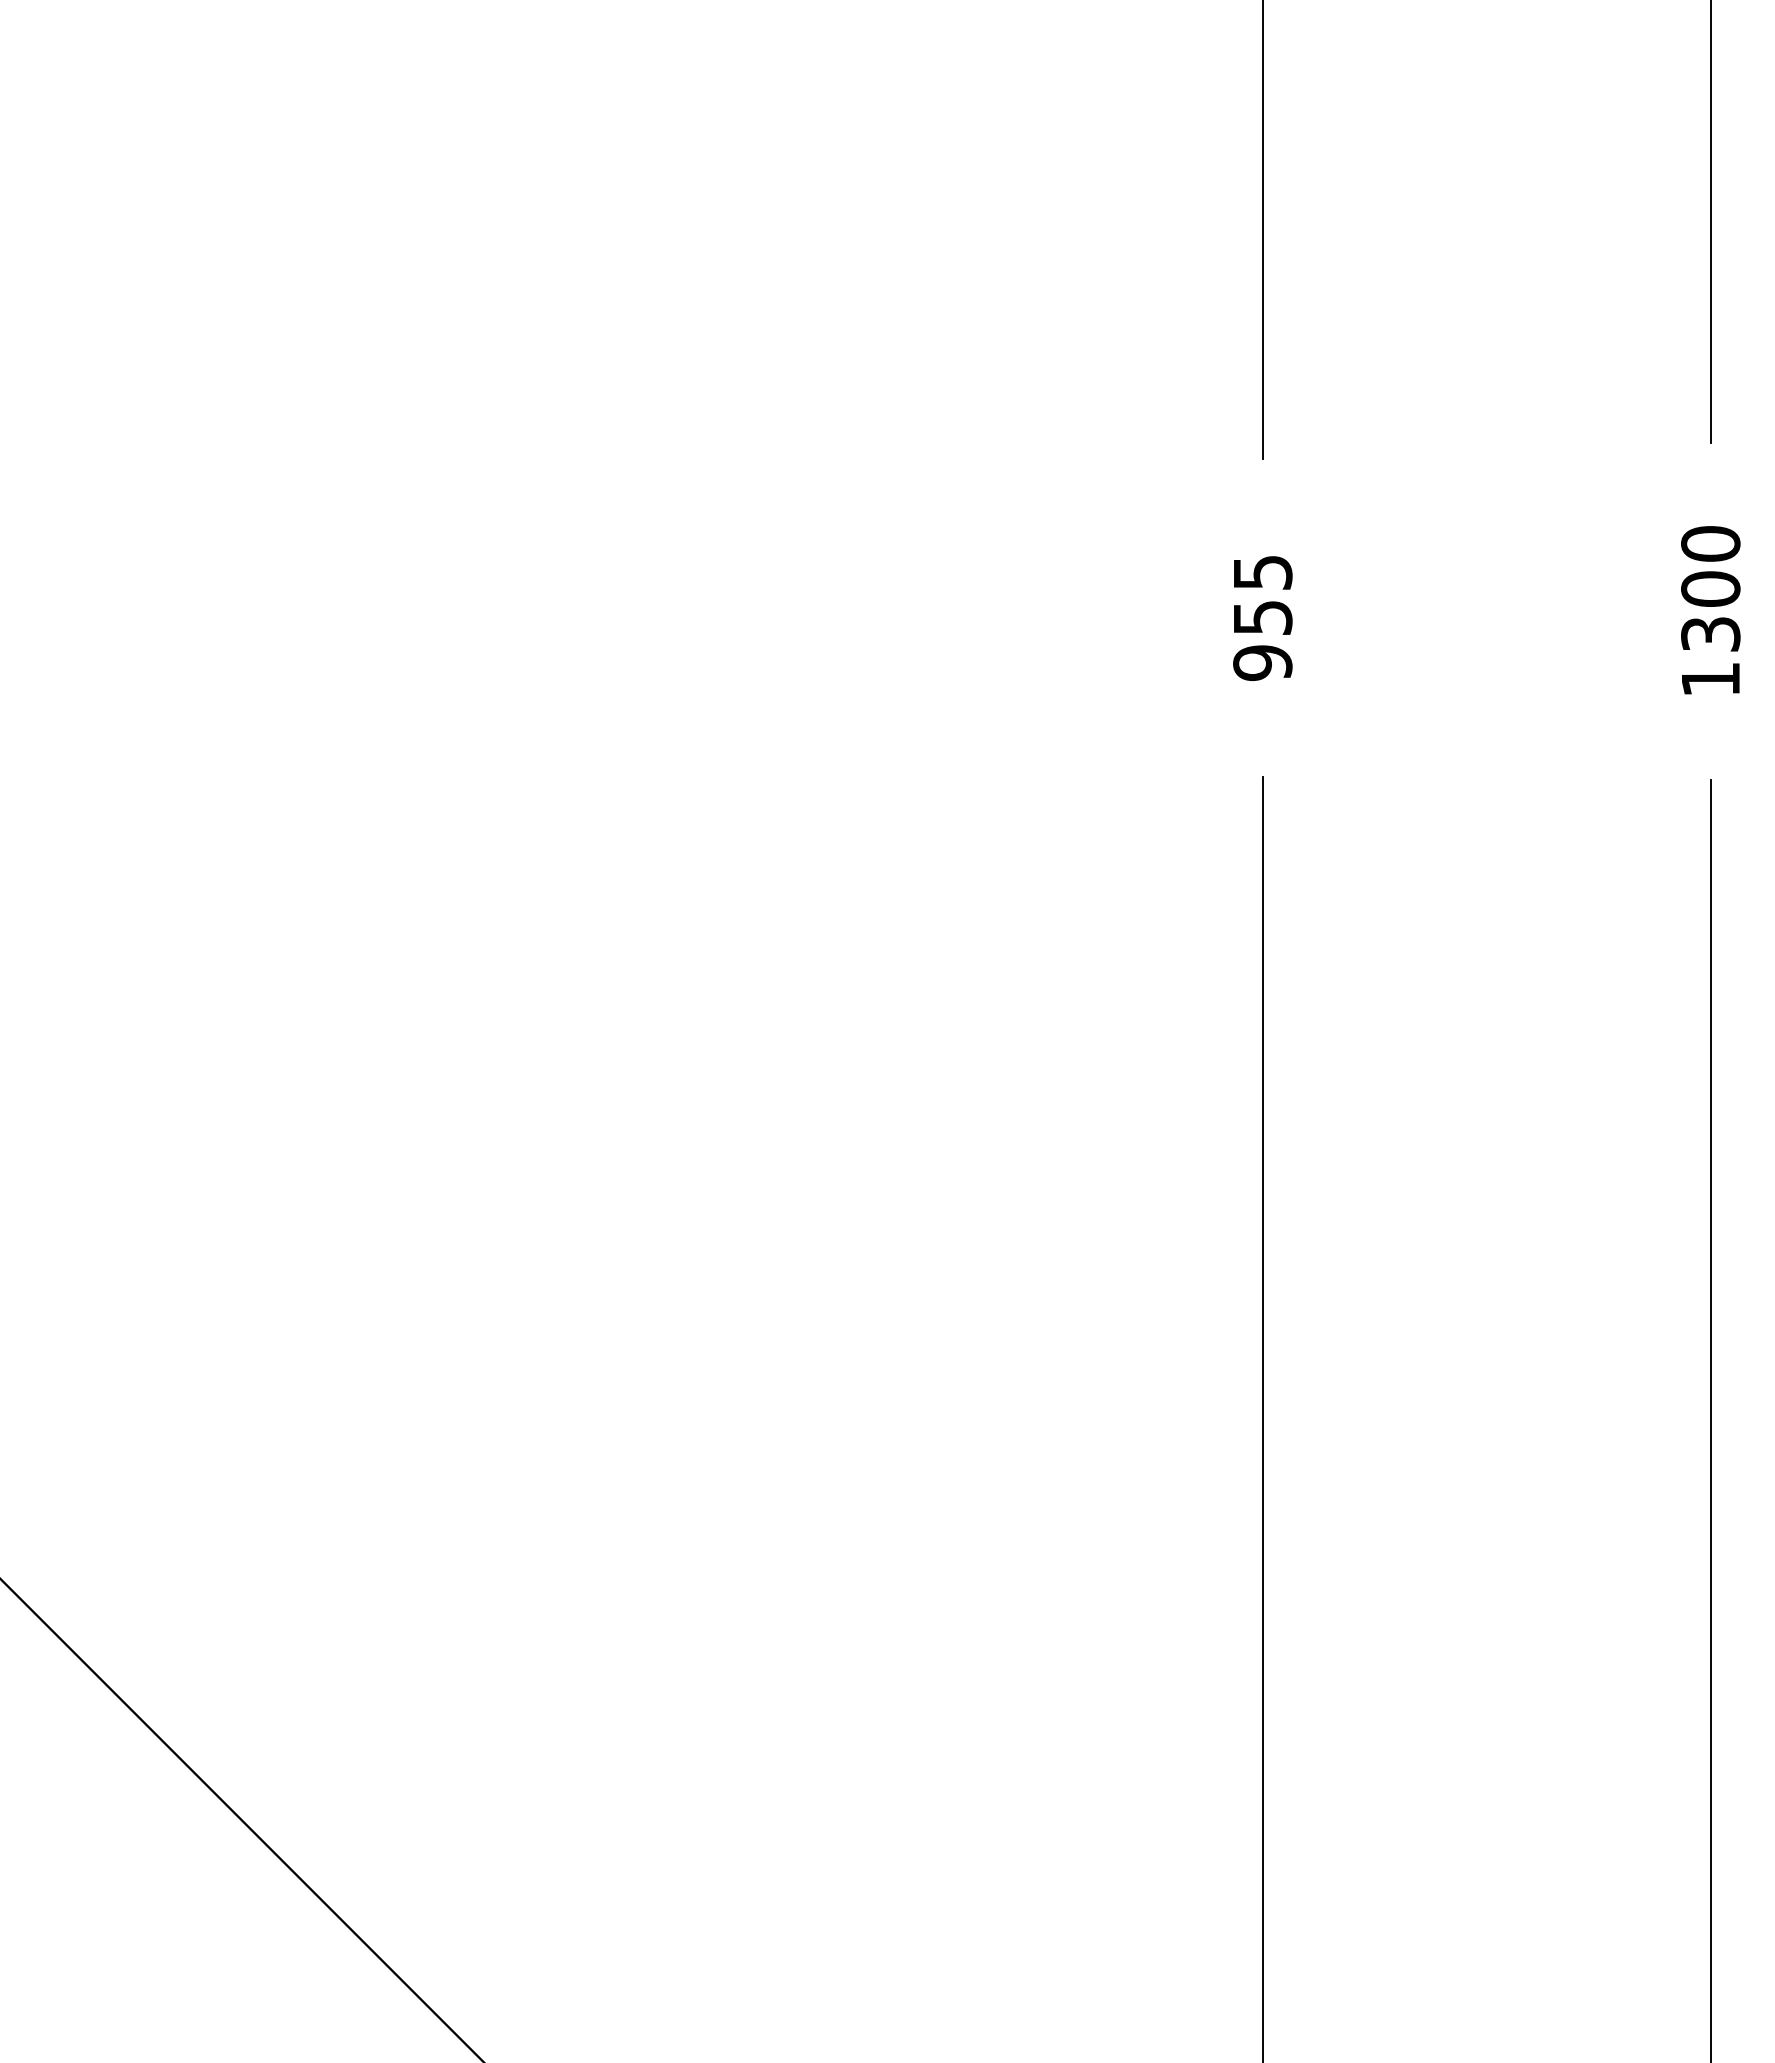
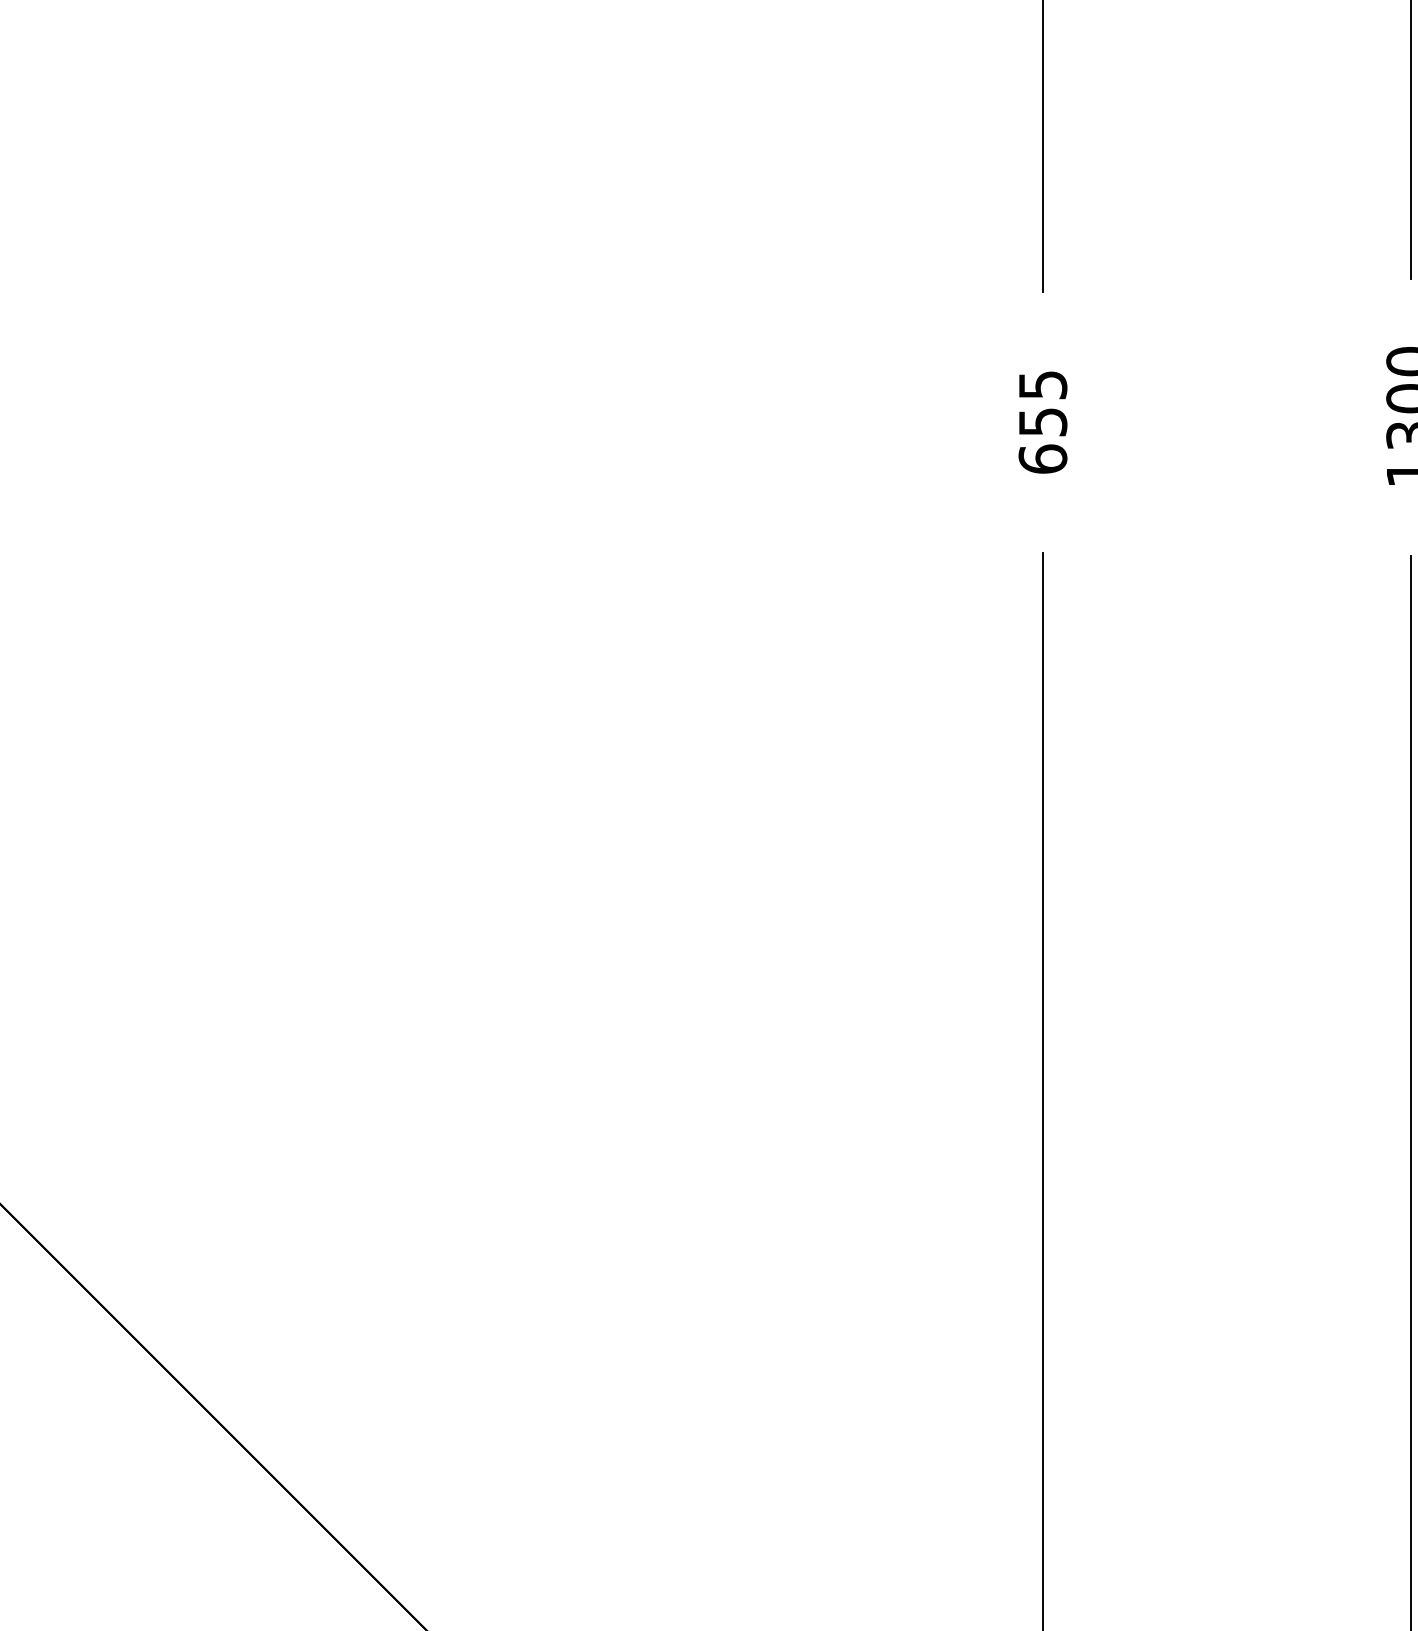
text: (1262, 662) -> (1042, 458), 955 -> 655

